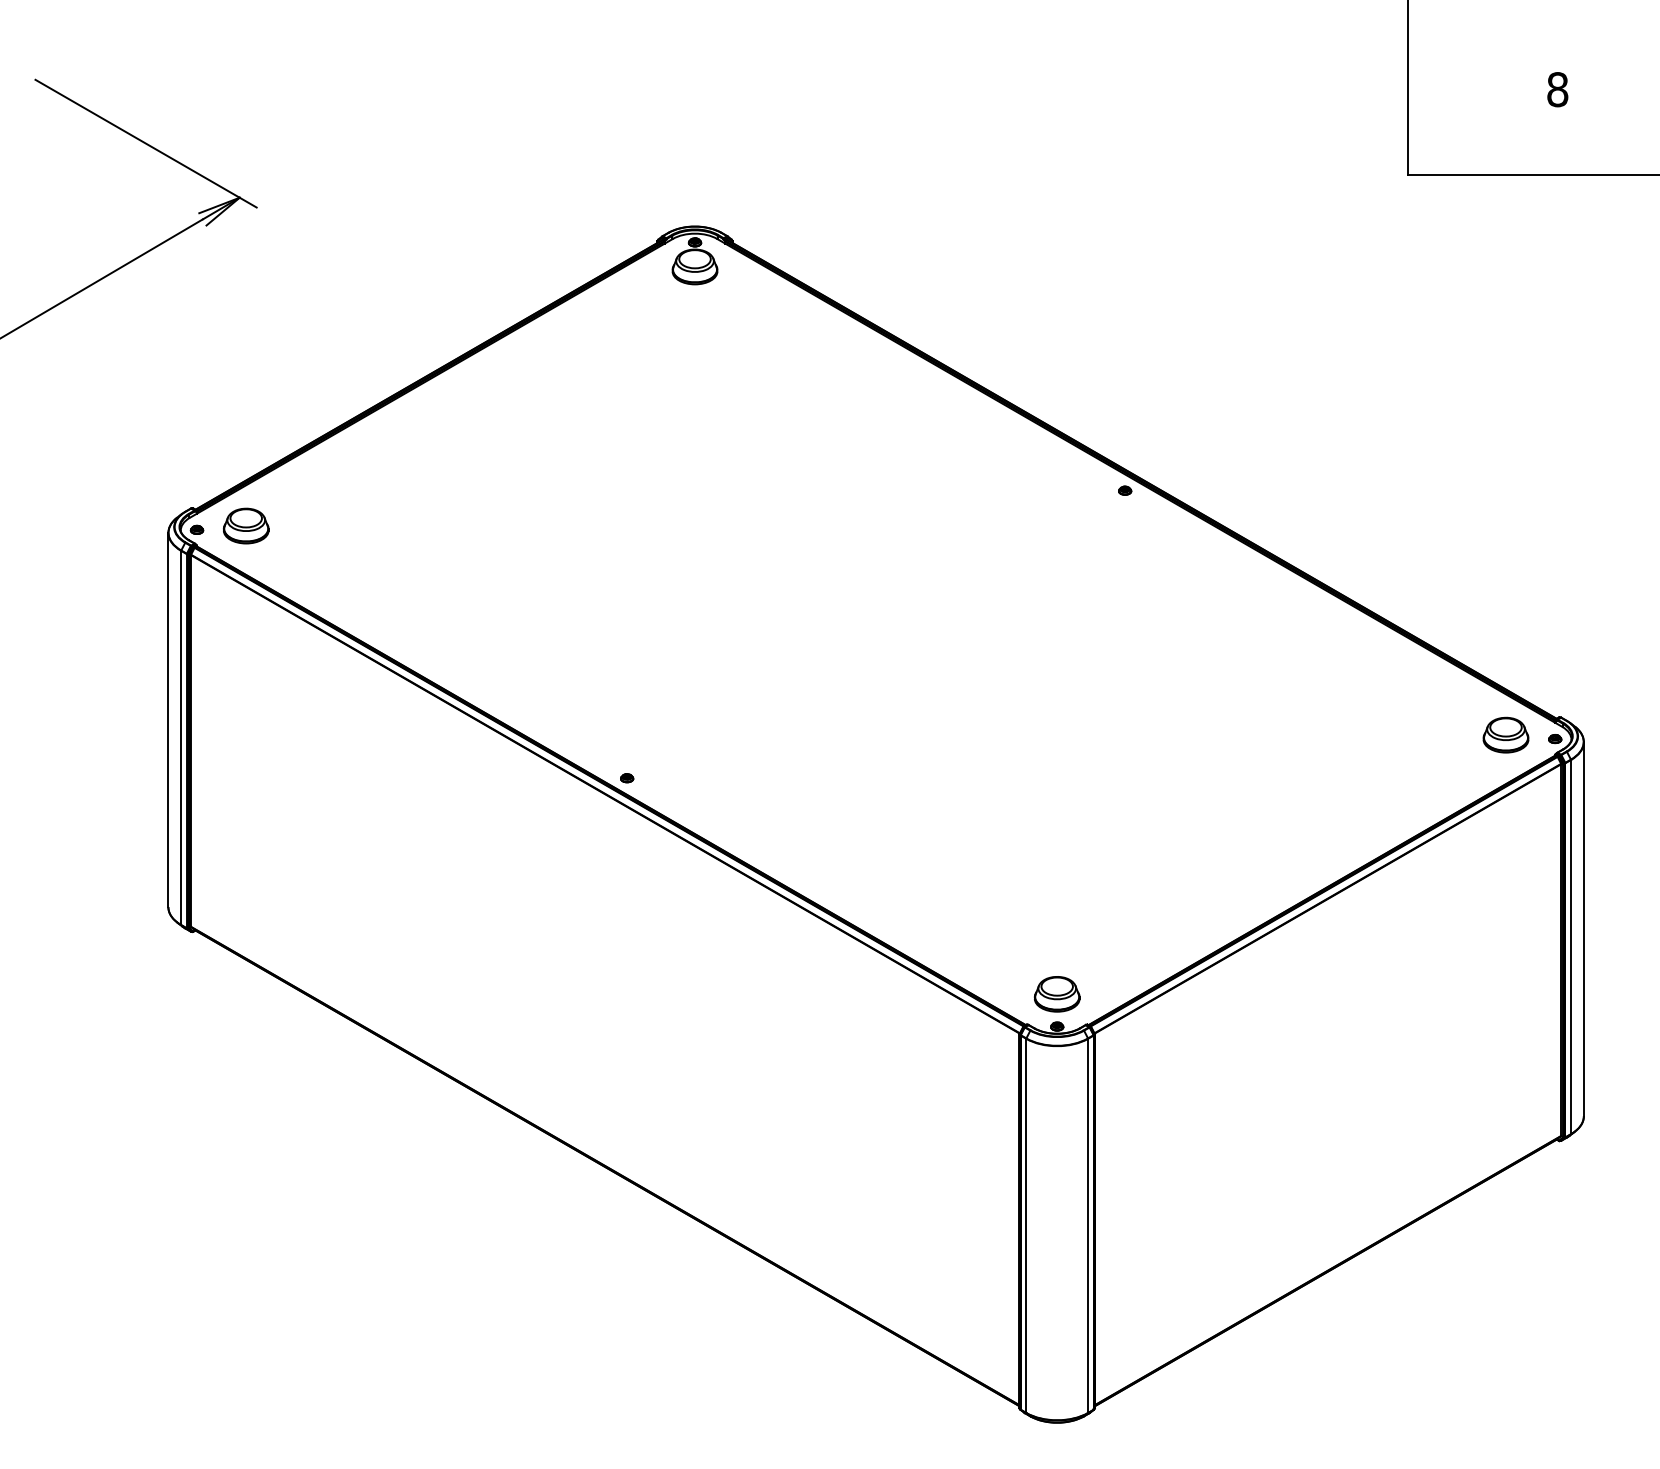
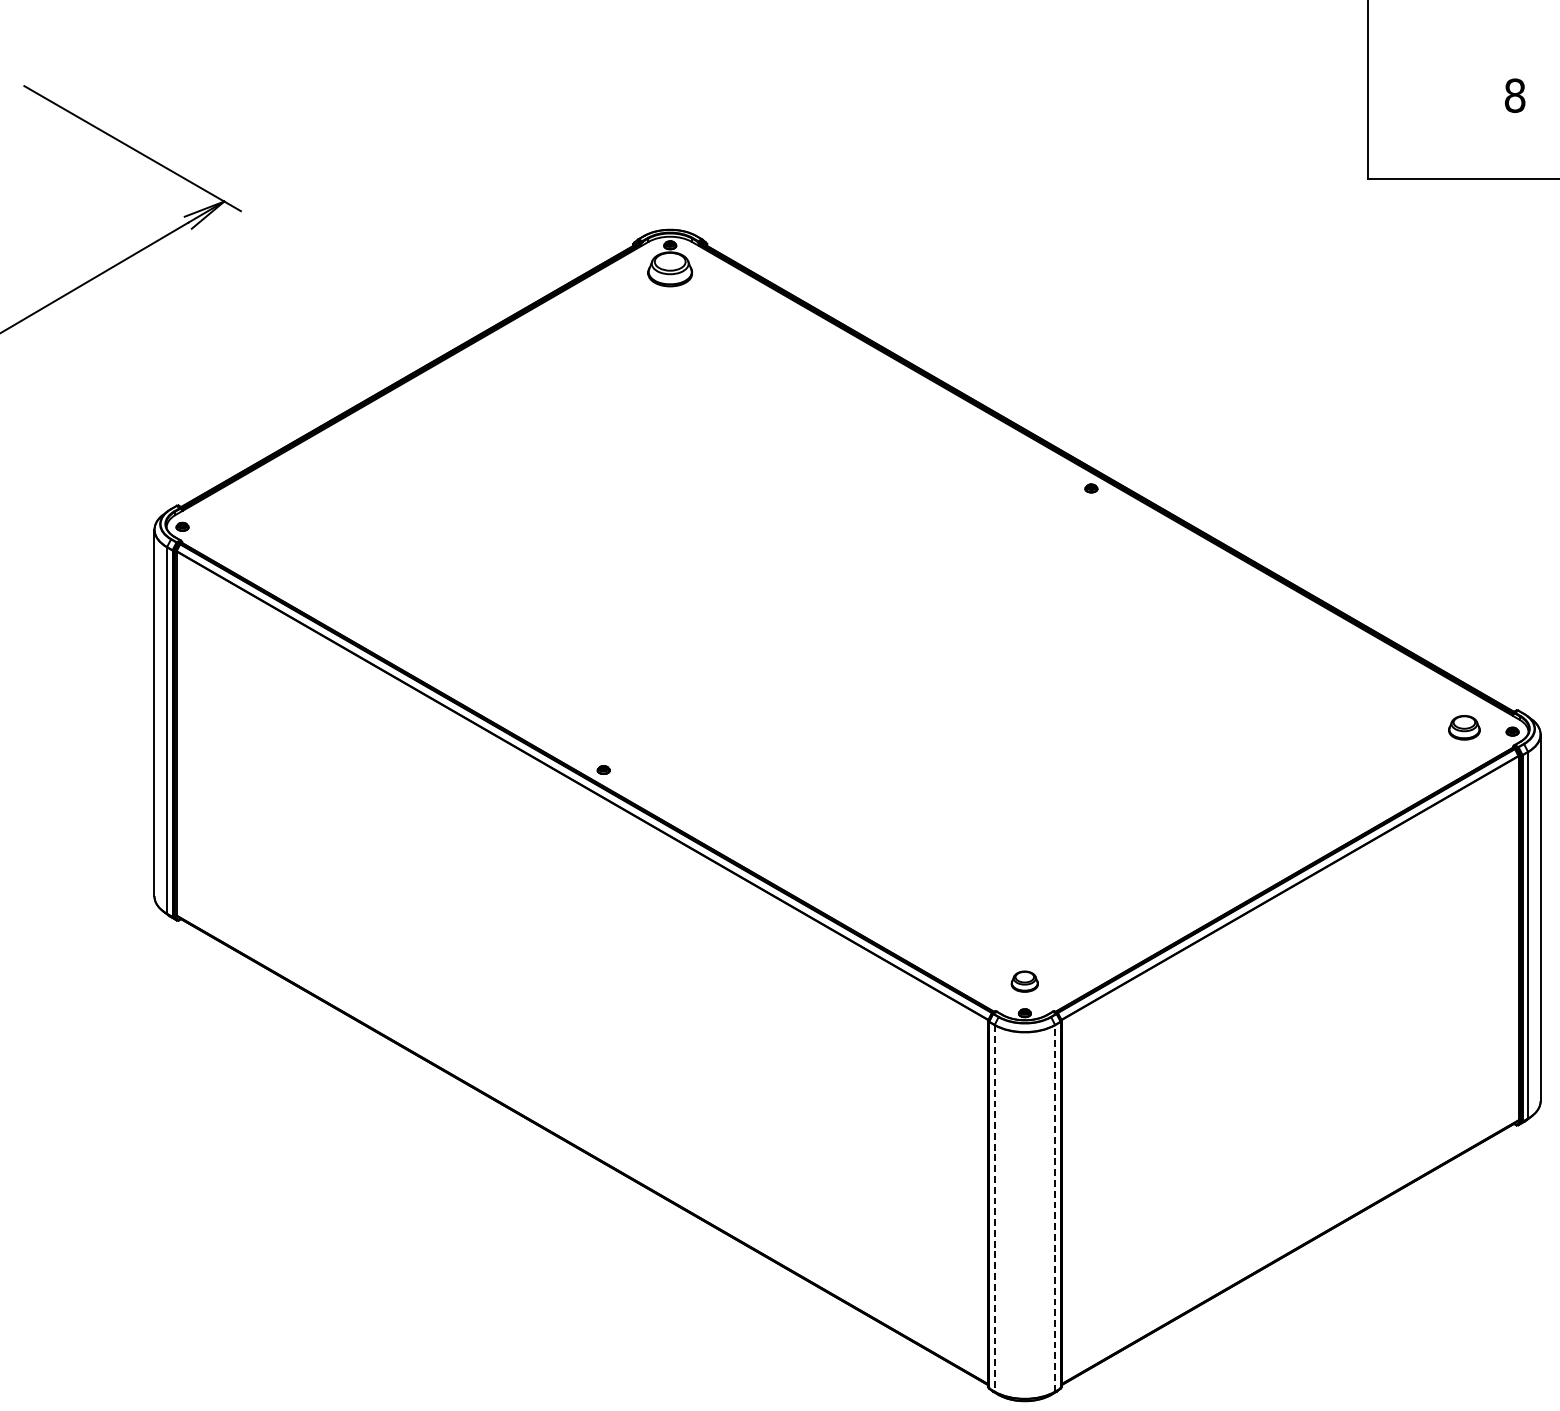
part: (246, 525) -> (230, 522), removed
part: (1505, 734) -> (1463, 727), size x0.7
part: (1056, 994) -> (1024, 981), size x0.6
line: (1088, 1225) -> (1055, 1208), solid -> dashed
line: (1026, 1226) -> (994, 1209), solid -> dashed

